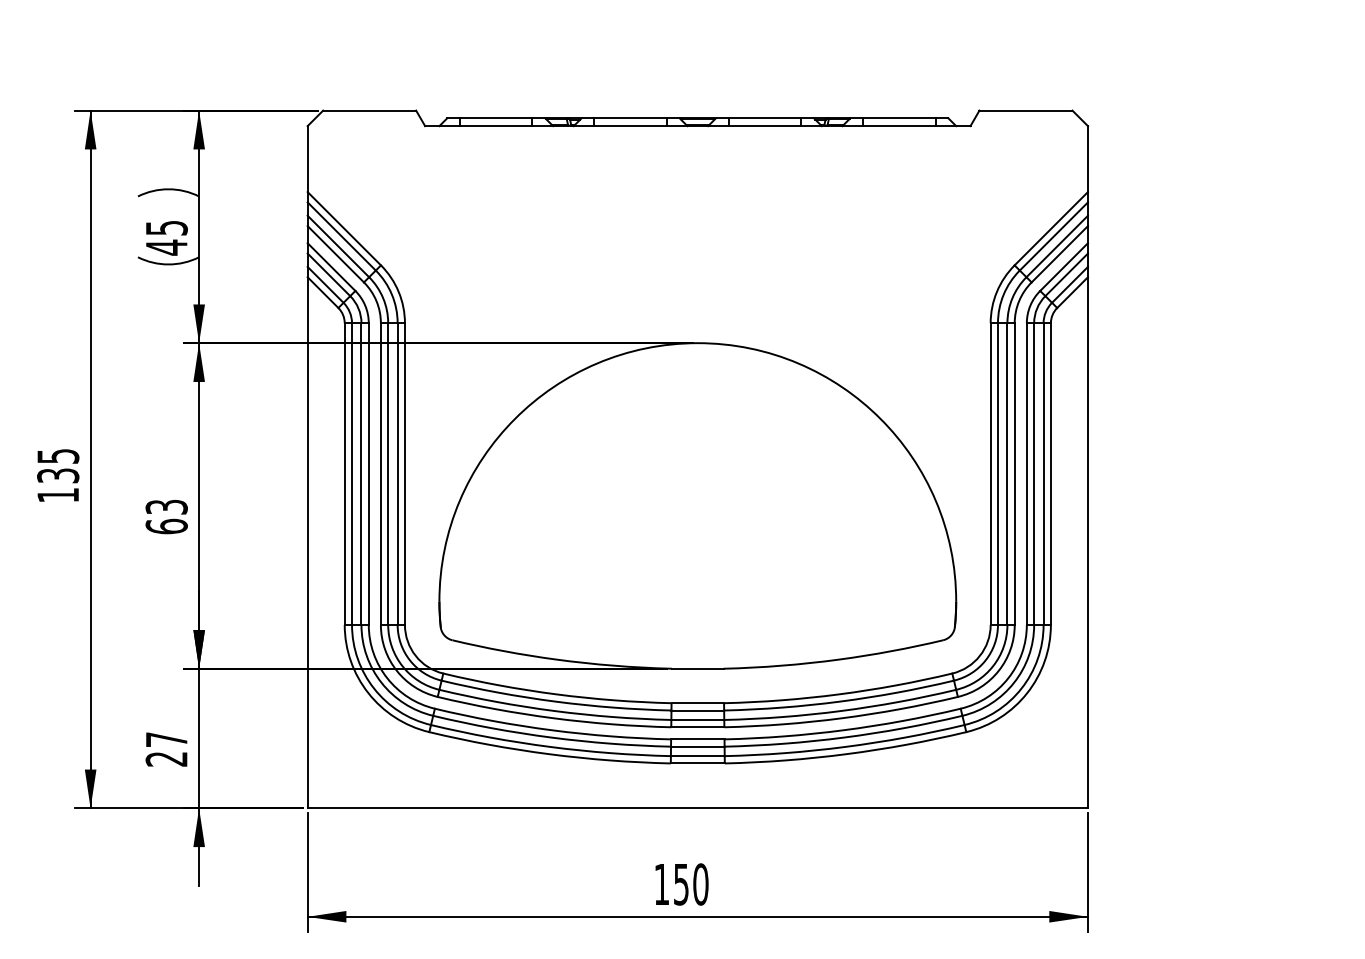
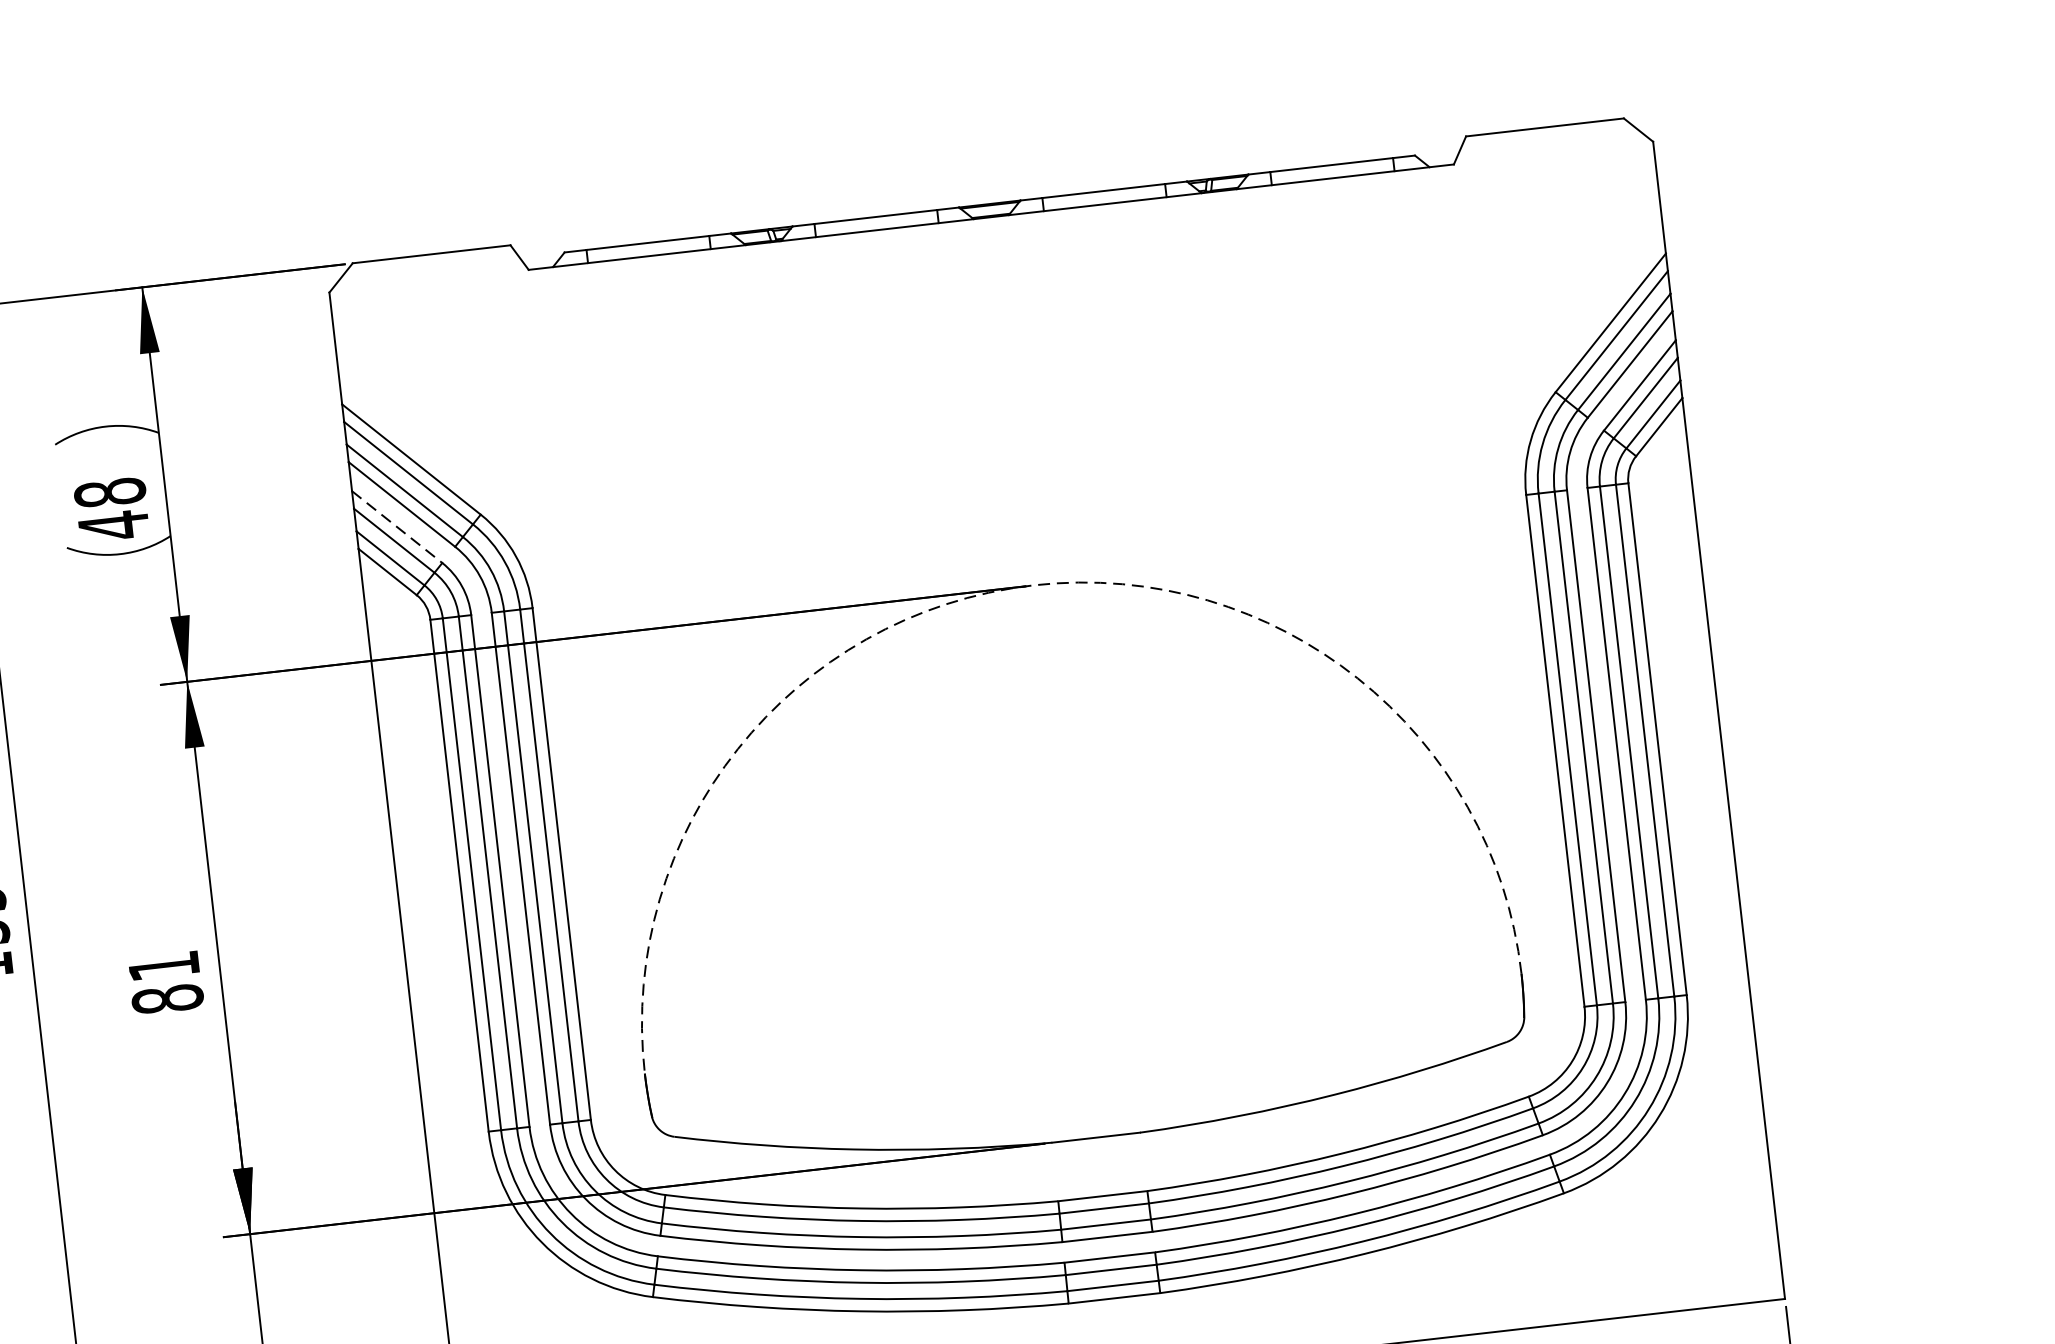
text: (166, 227) -> (109, 491), 45 -> 48
line: (331, 267) -> (397, 527), solid -> dashed
arc: (697, 343) -> (1032, 585), solid -> dashed
text: (166, 516) -> (165, 982), 63 -> 81

